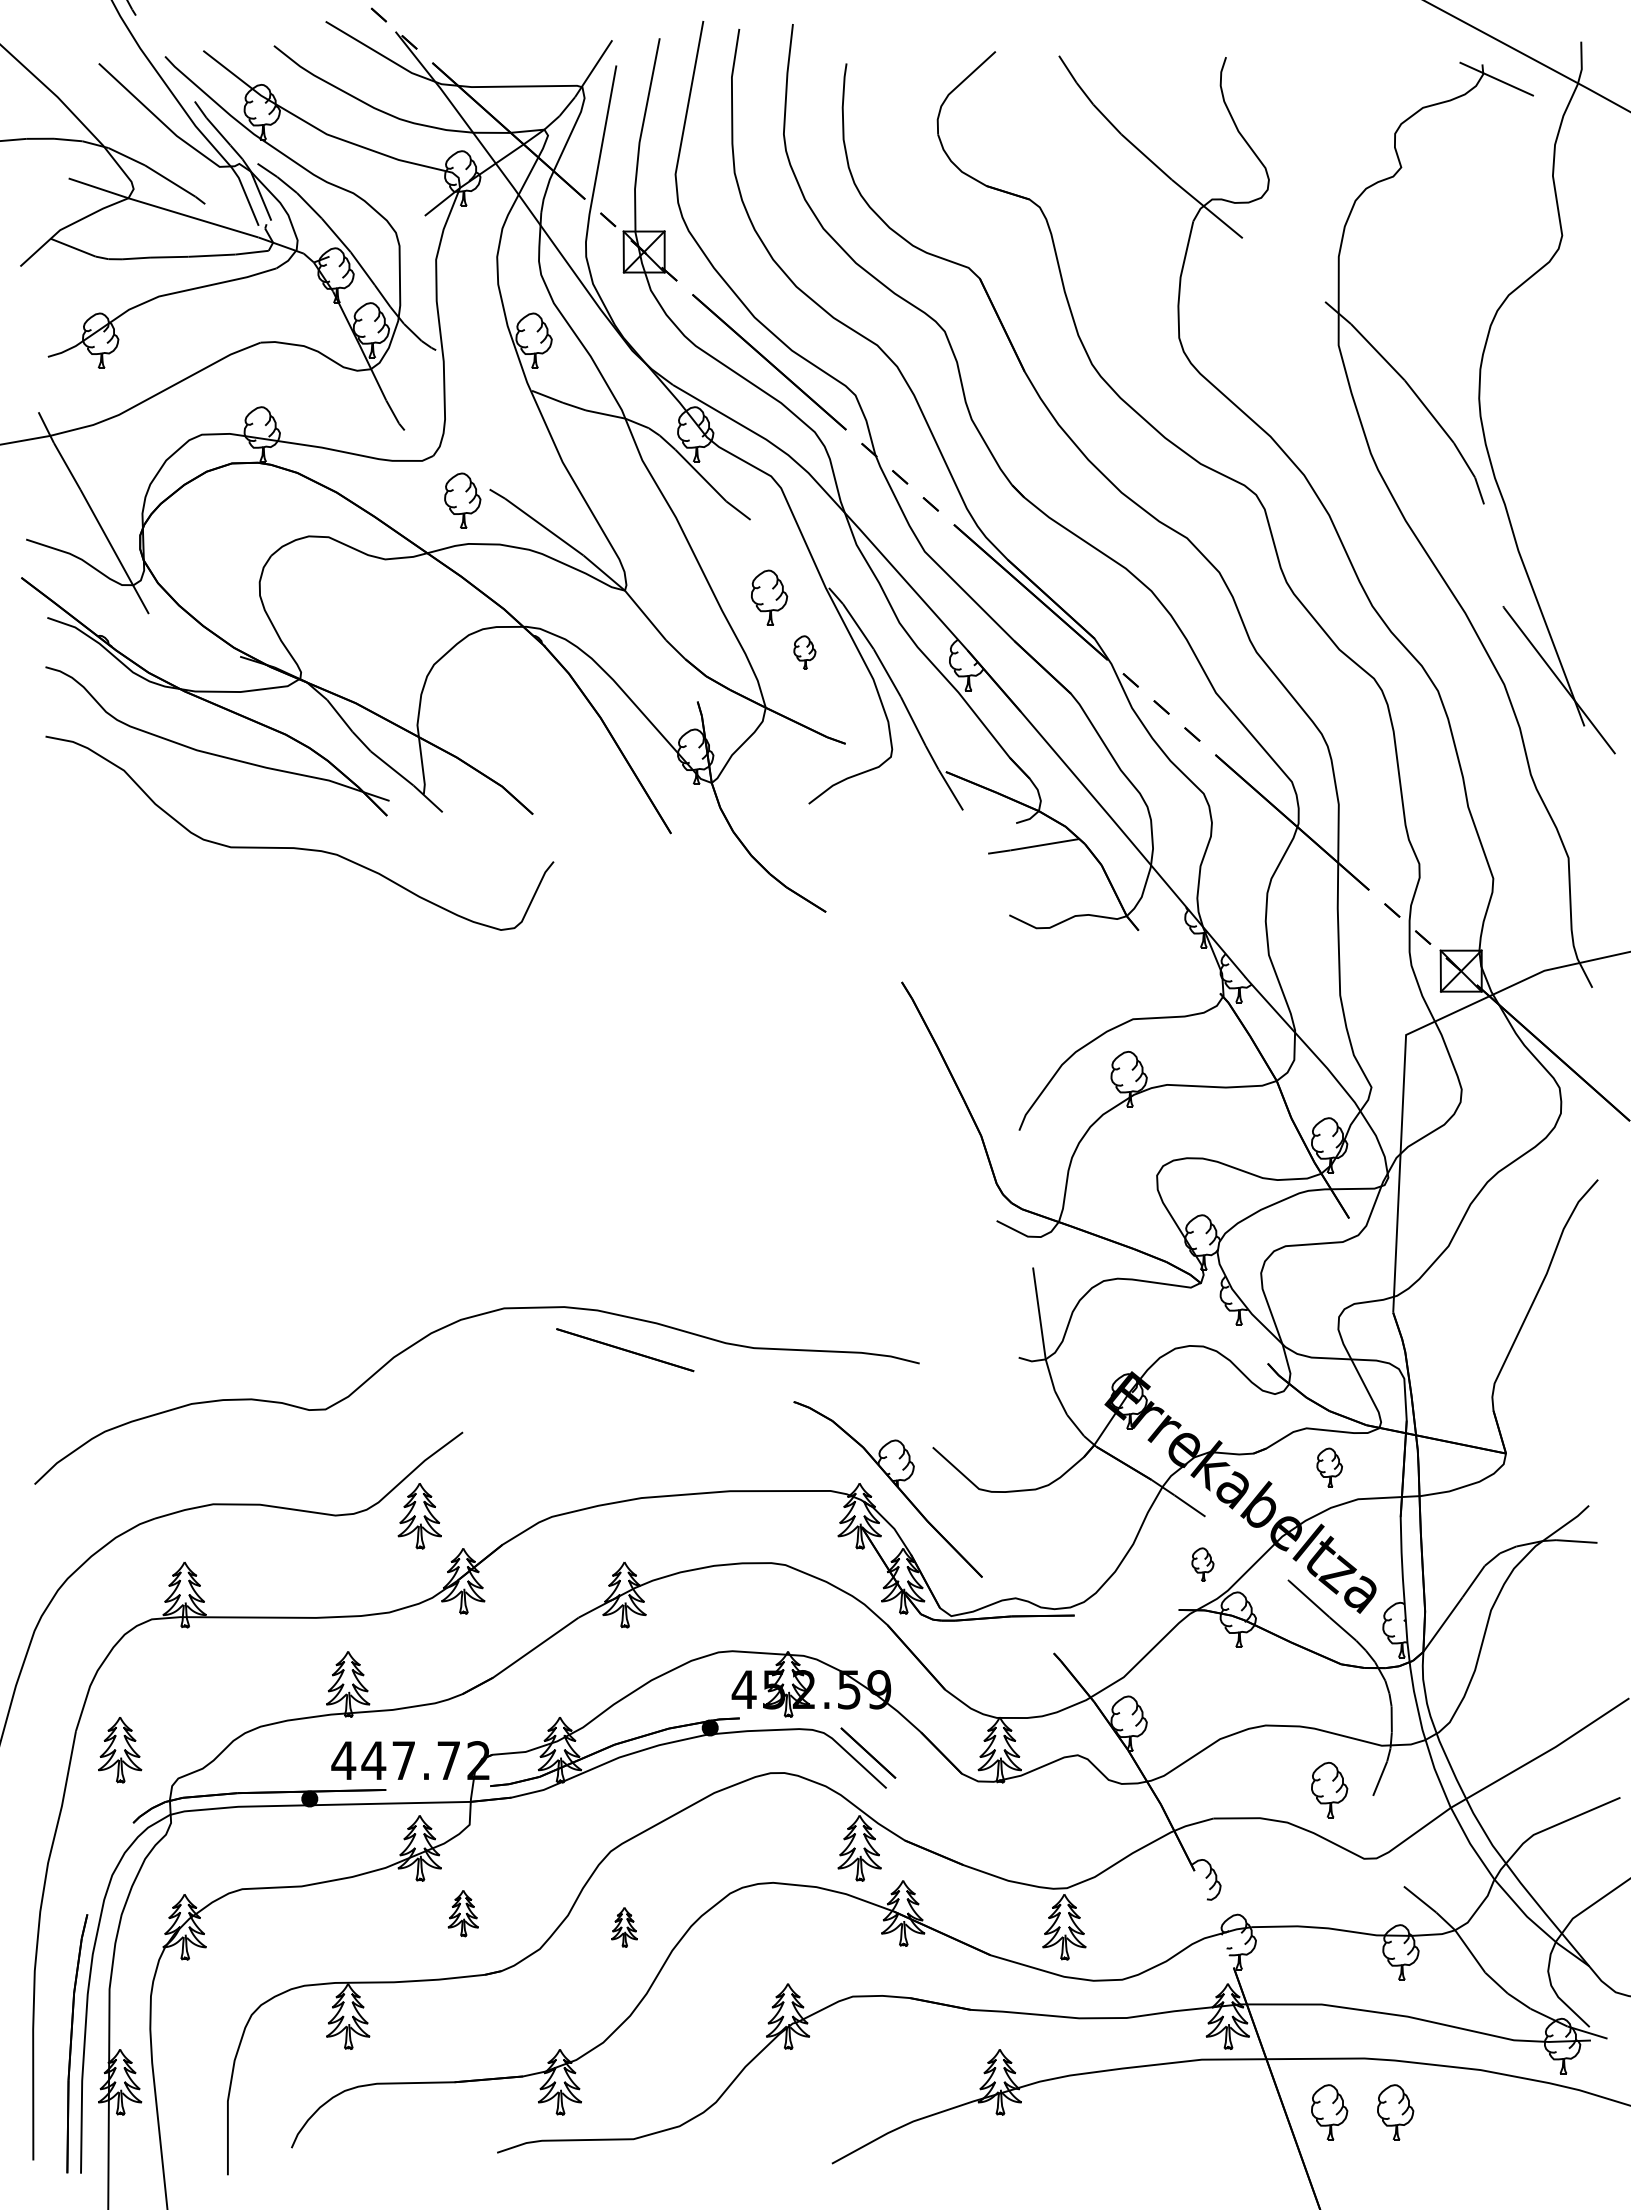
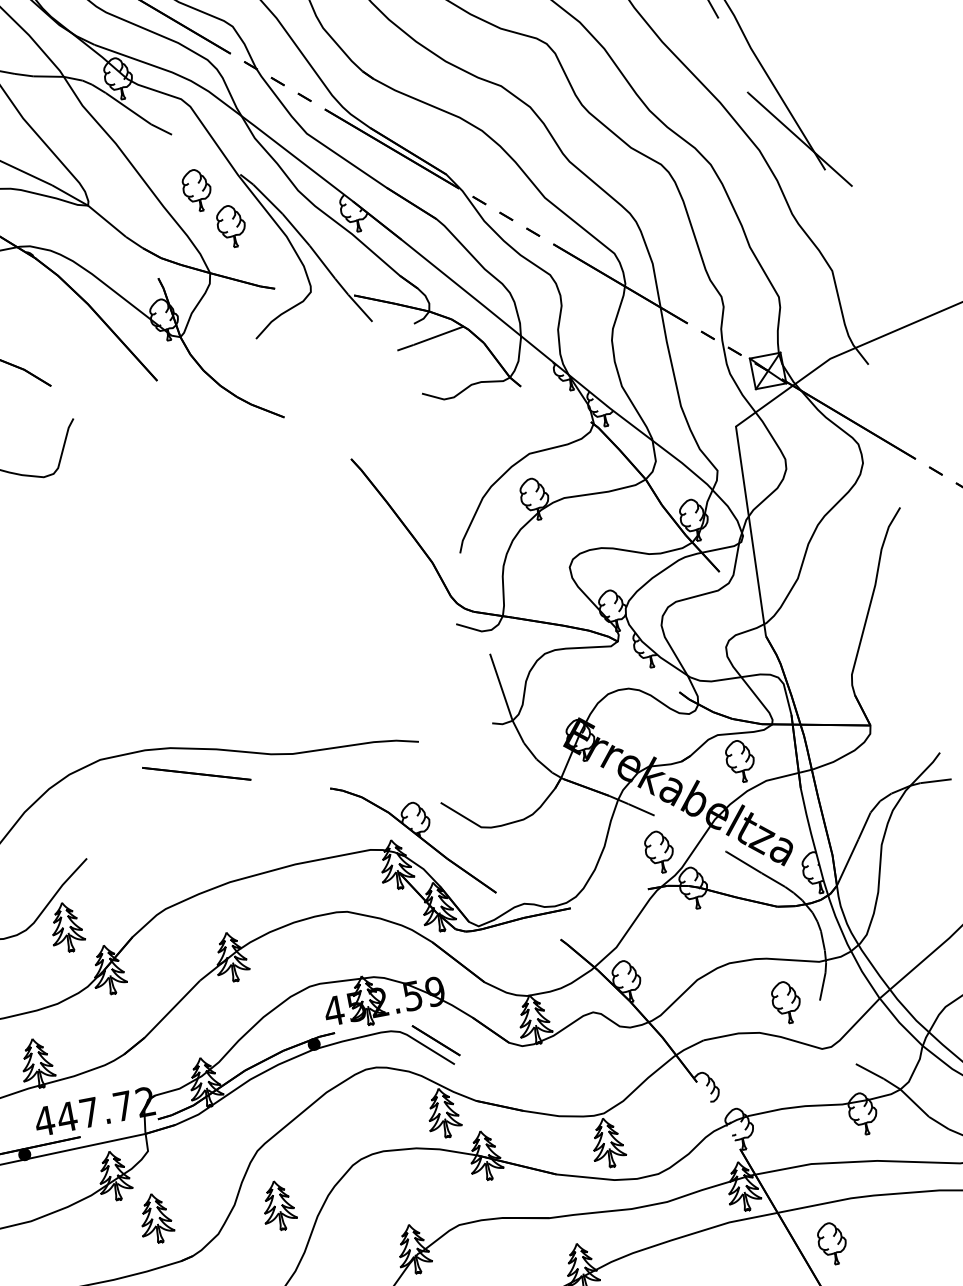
part: (804, 652) -> (231, 226), size x1.67
part: (1329, 1467) -> (740, 761), size x1.43
part: (1202, 1564) -> (659, 851), size x1.67
part: (463, 1913) -> (156, 1218), size x1.43
part: (624, 1927) -> (278, 1205), size x1.67
part: (1395, 2112) -> (881, 1234), removed

